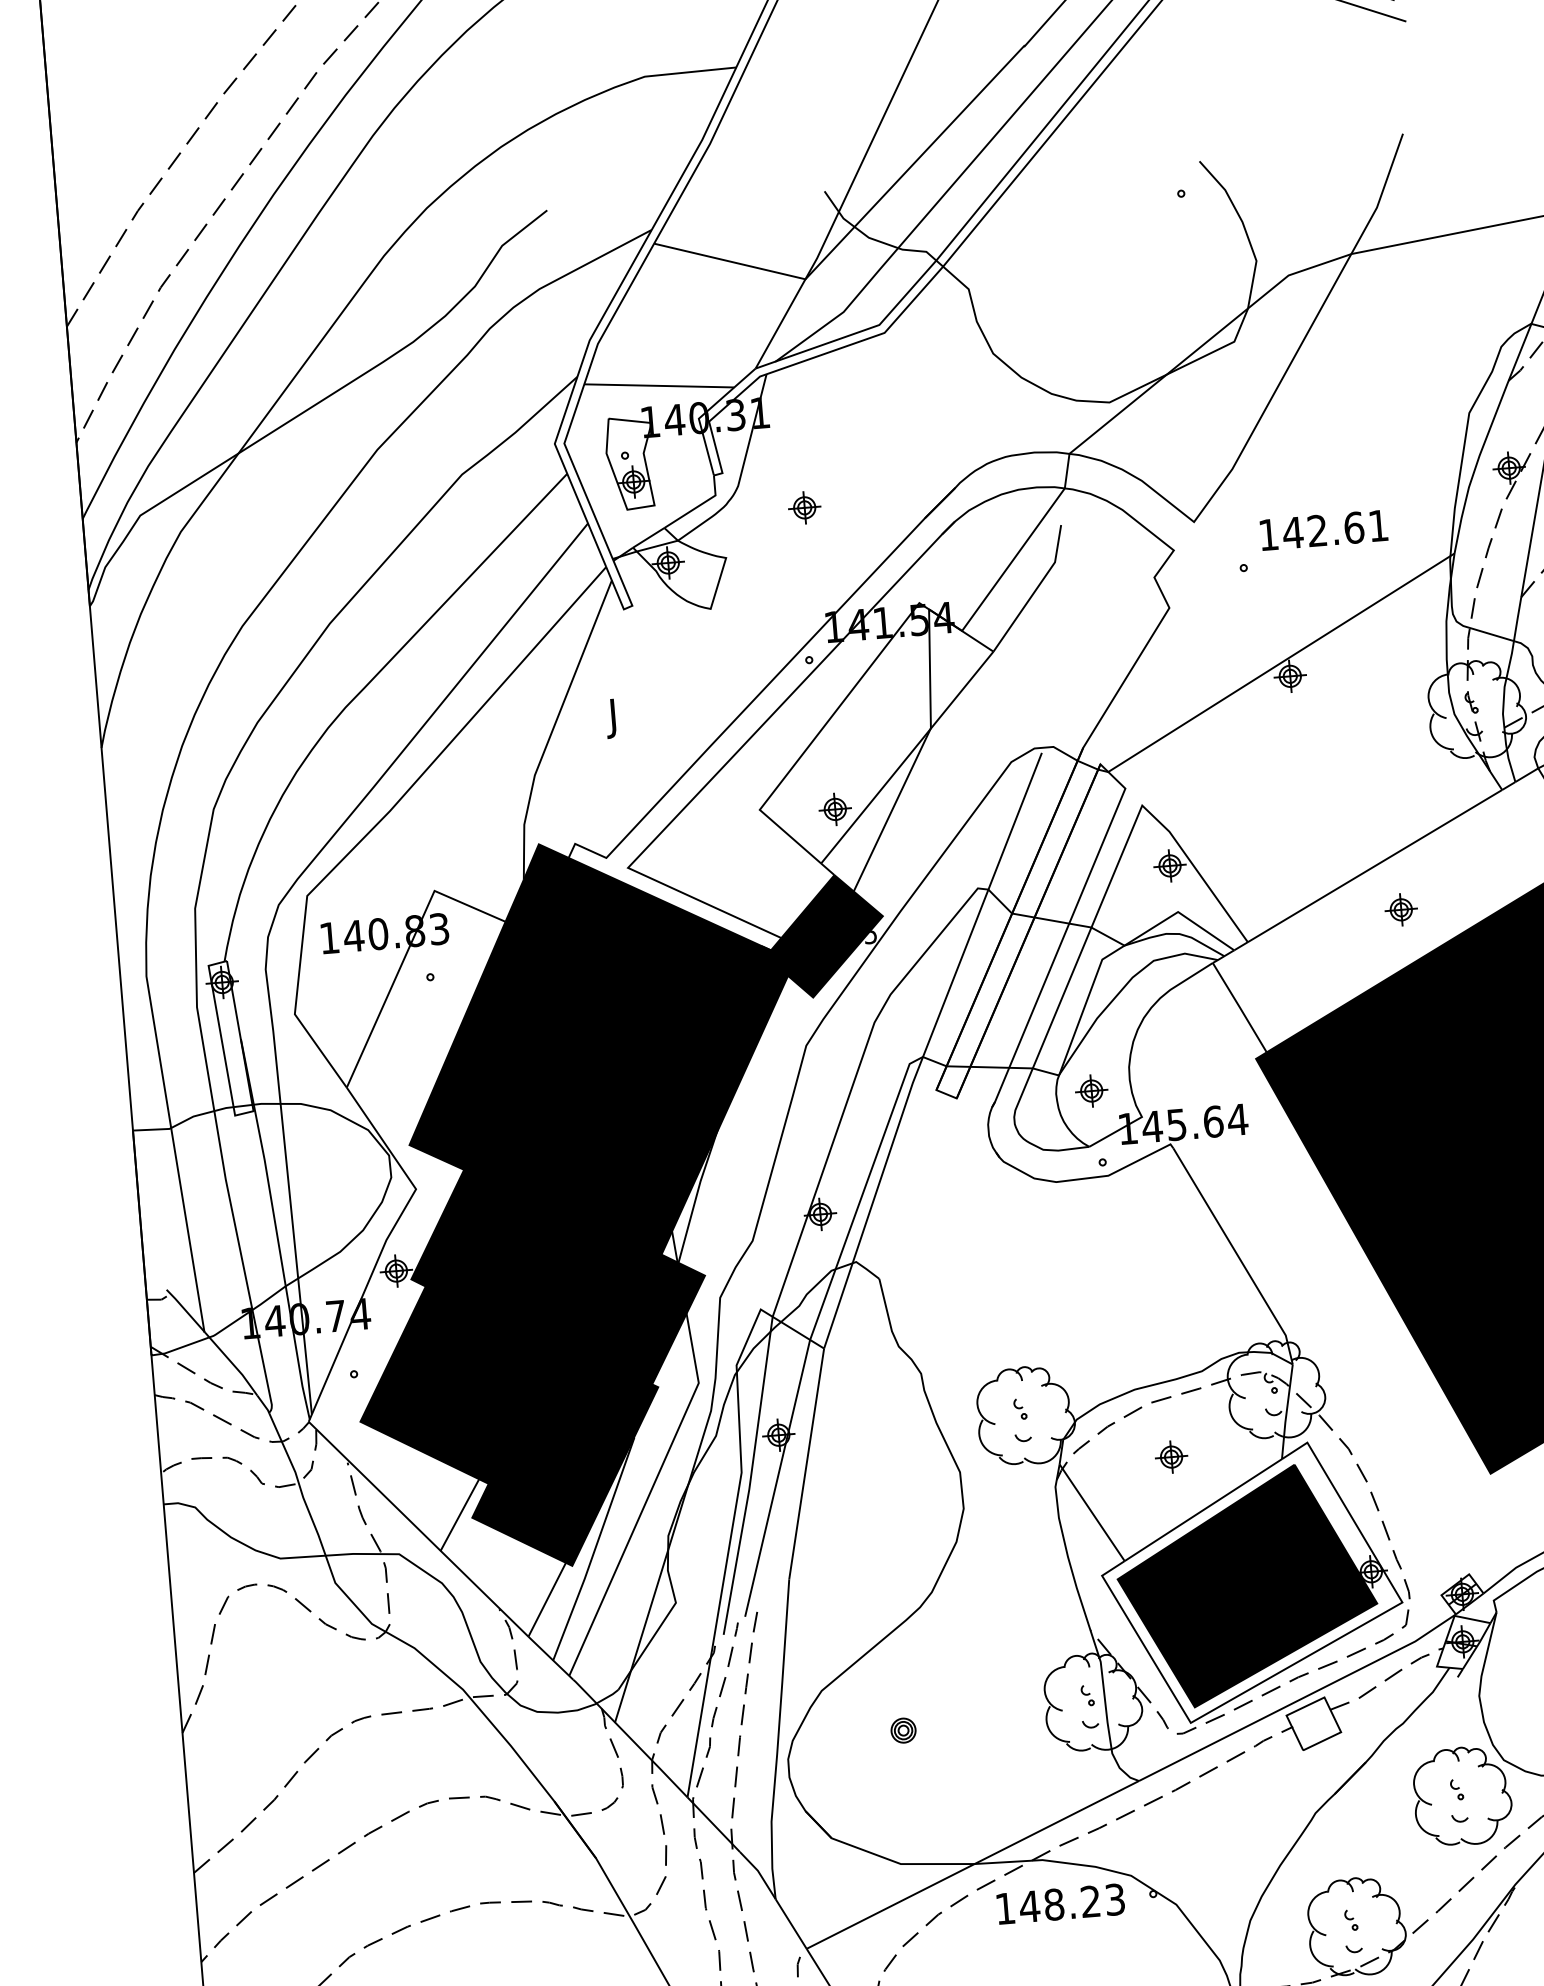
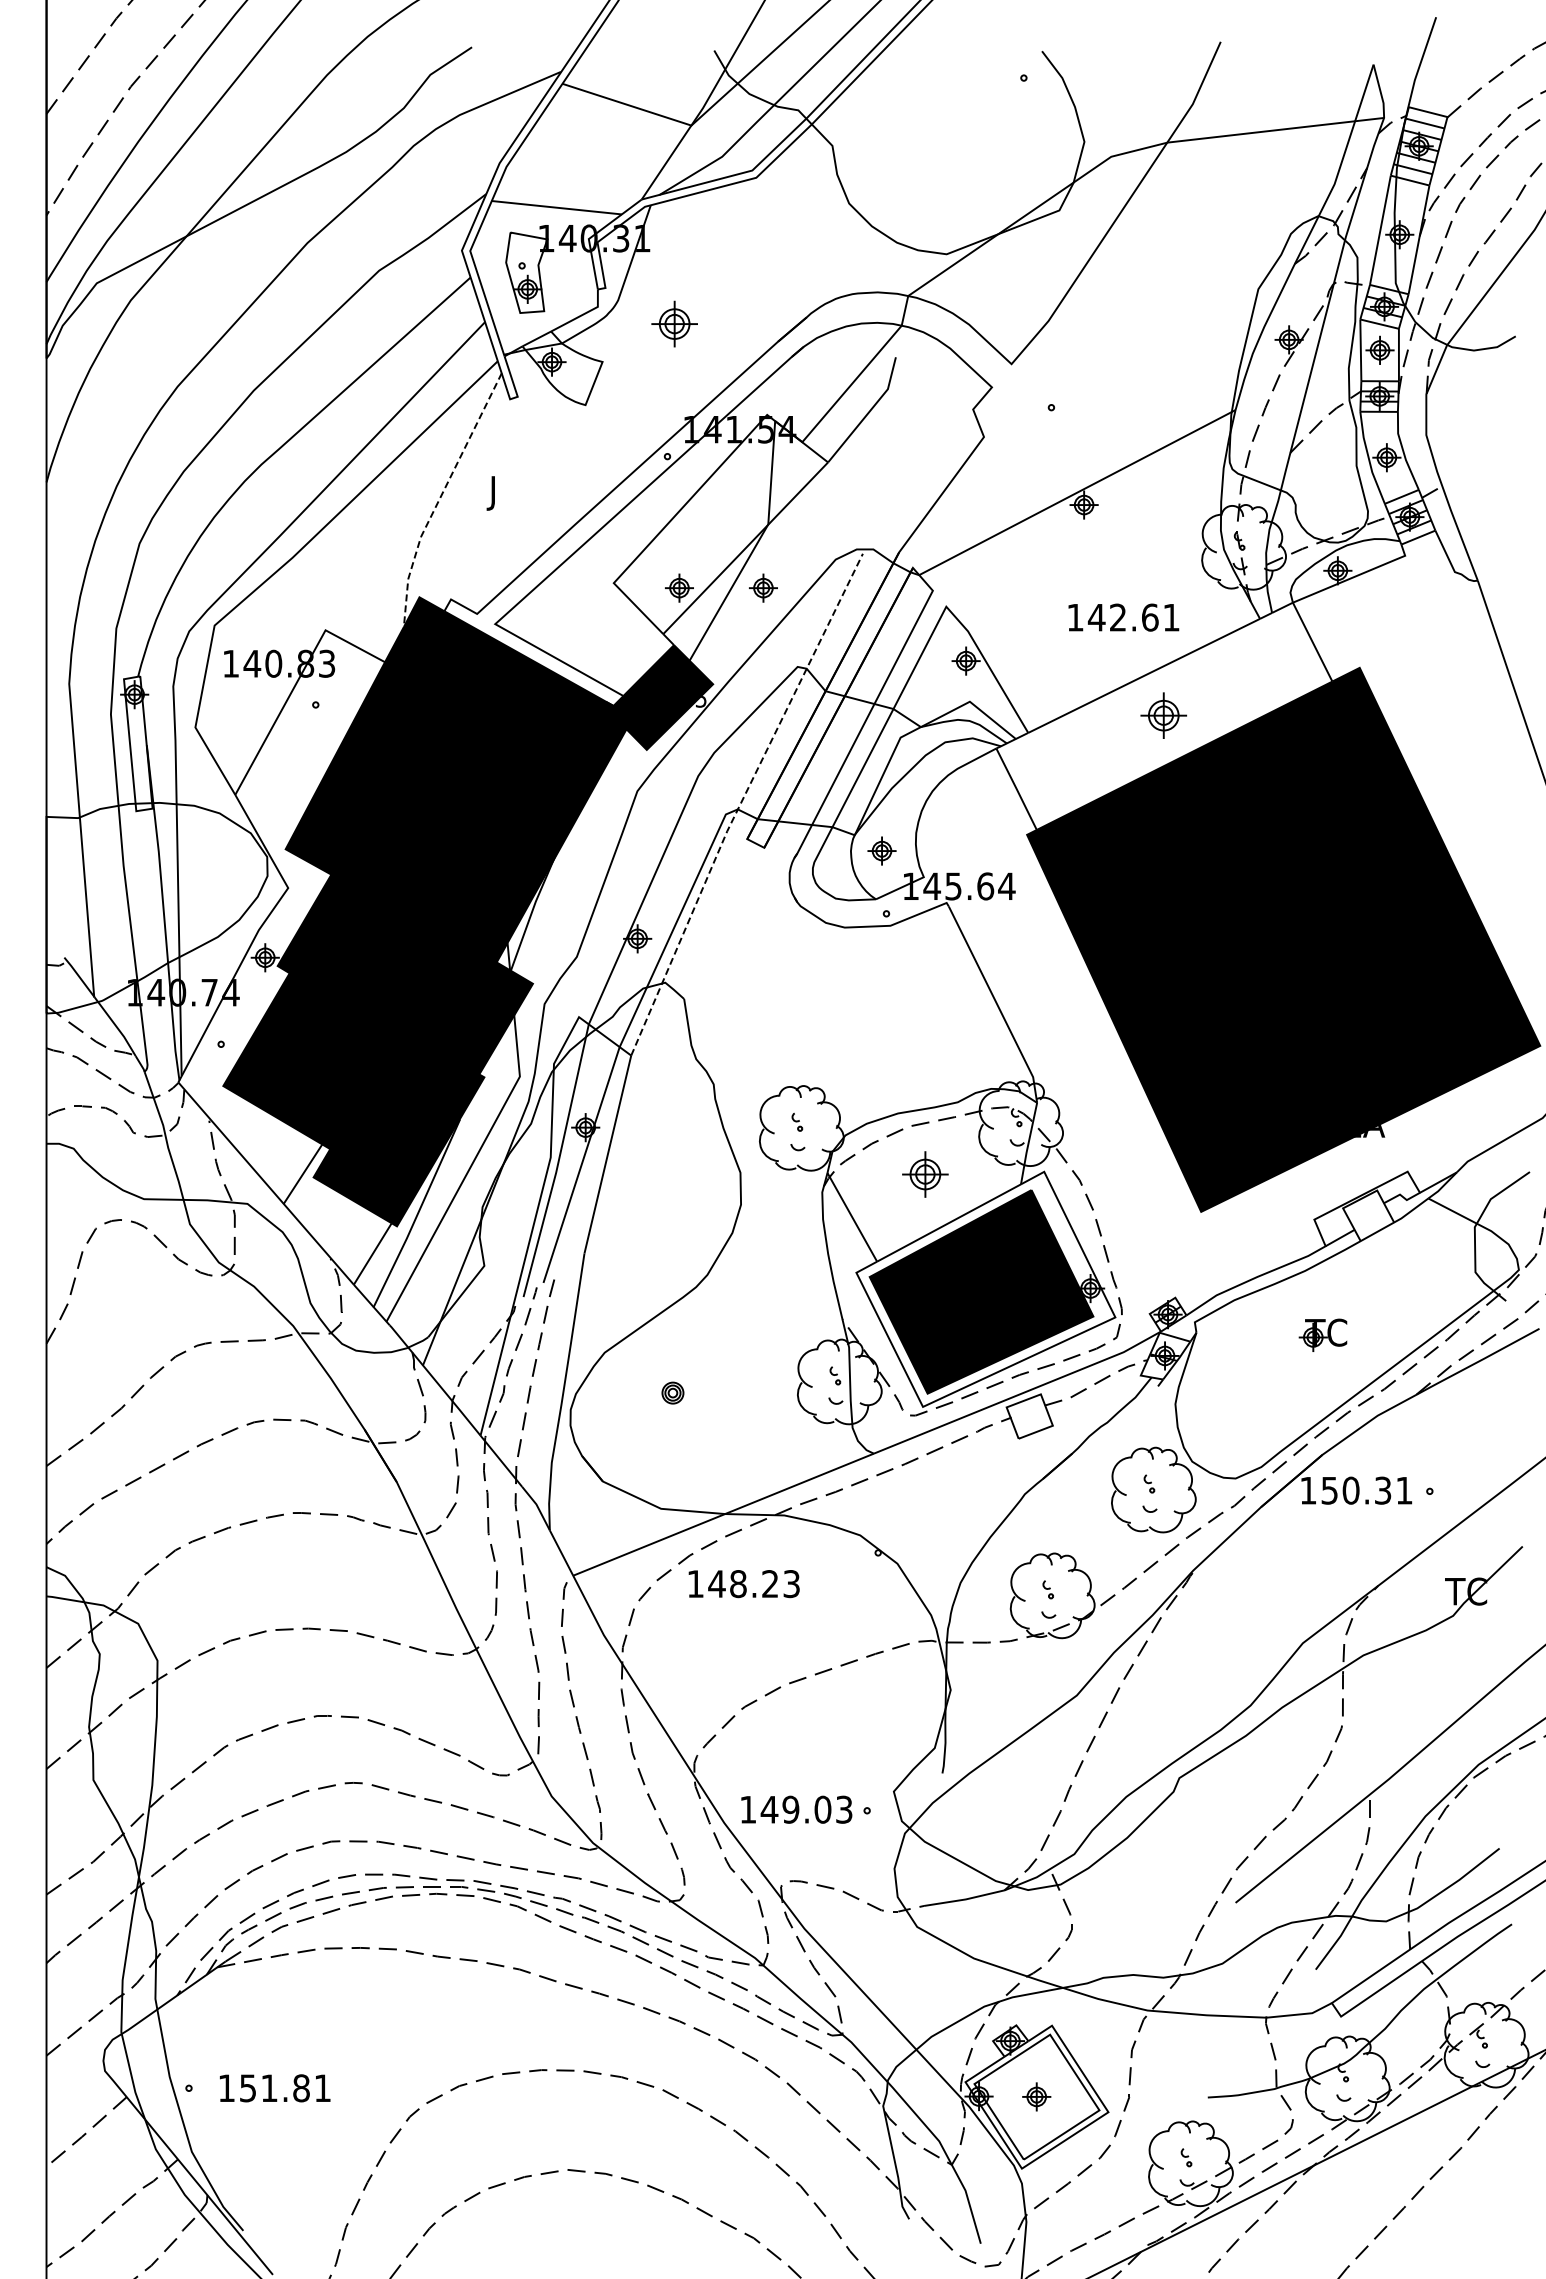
part: (803, 507) -> (673, 323), size x1.6
text: (1323, 530) -> (1123, 617), moved
line: (553, 728) -> (440, 497), solid -> dashed
part: (931, 800) -> (763, 587), added
part: (1400, 909) -> (1163, 715), size x1.6
line: (926, 1048) -> (741, 802), solid -> dashed
part: (1170, 1456) -> (924, 1174), size x1.6
text: (1060, 1904) -> (743, 1584), moved

